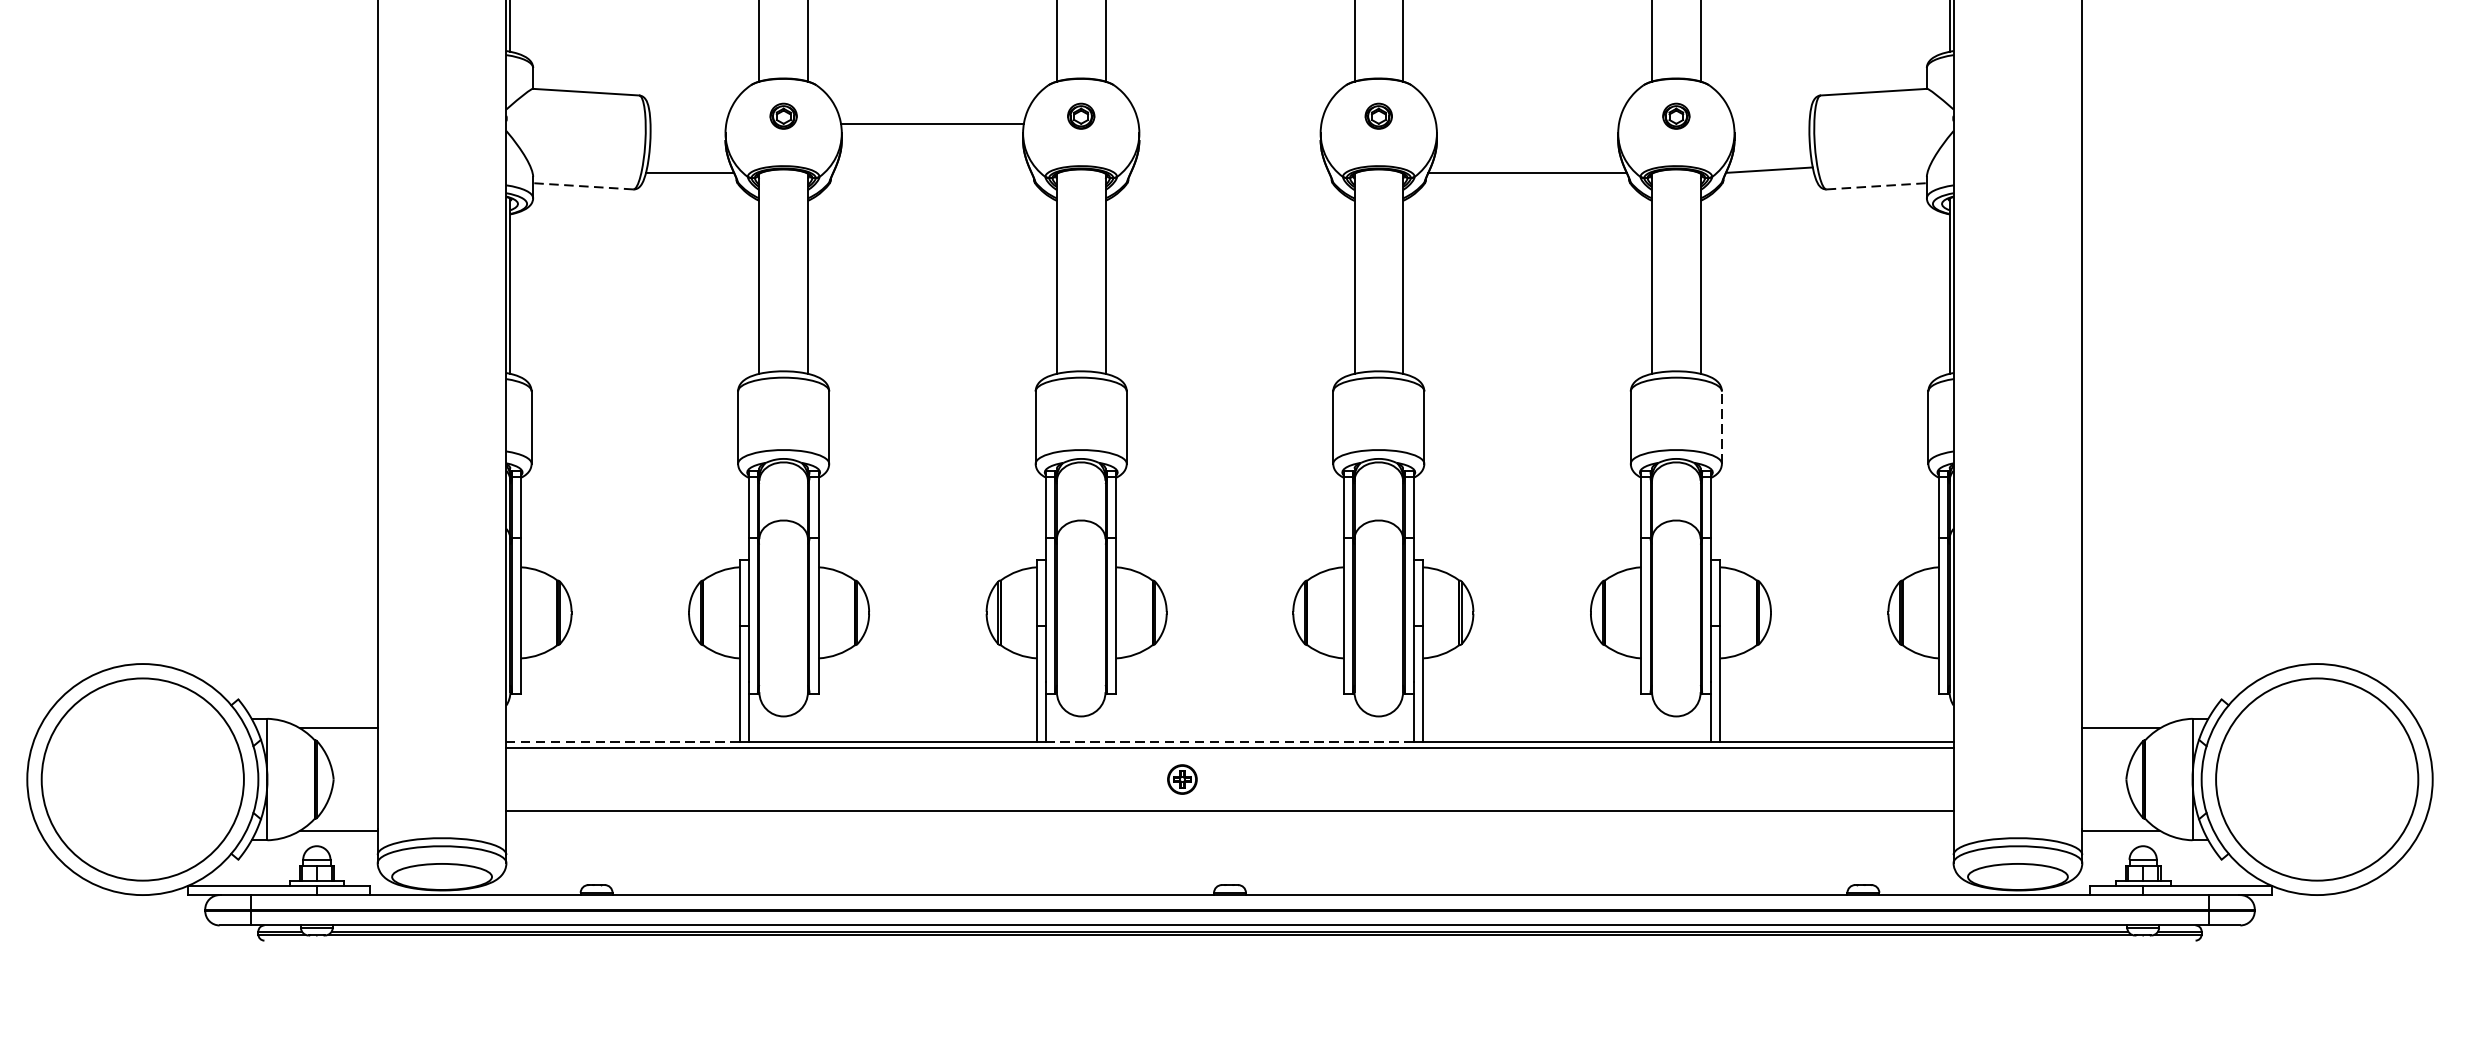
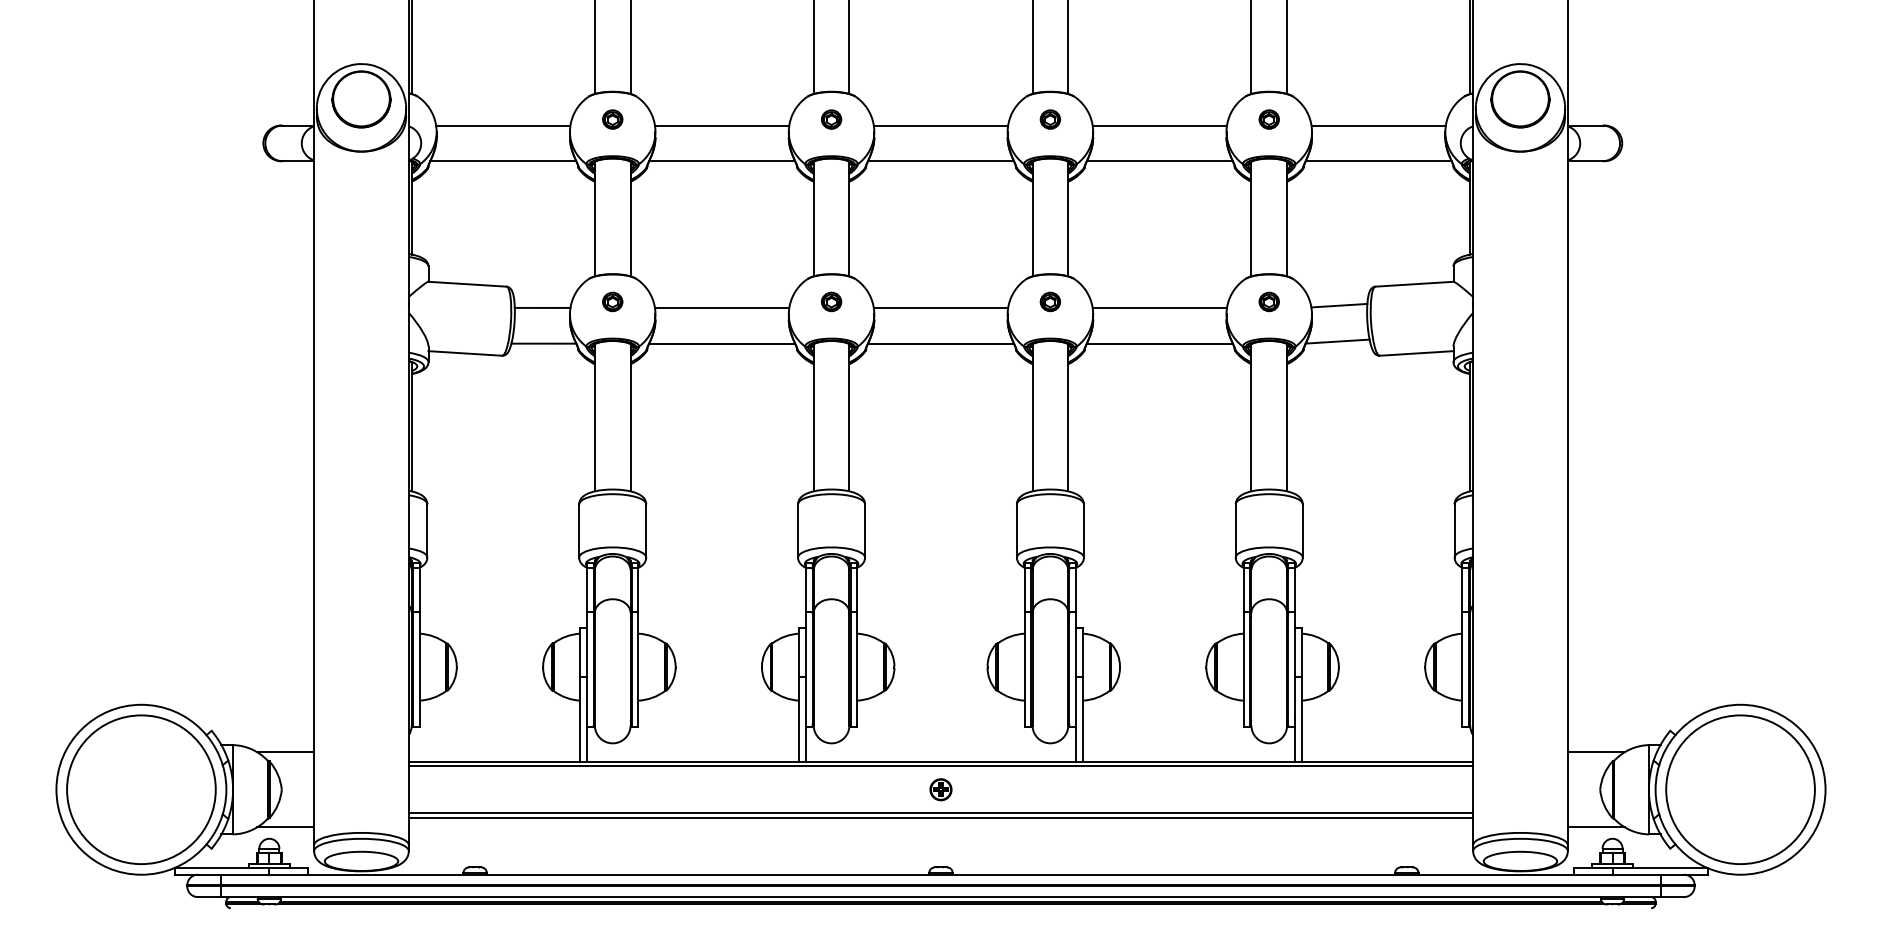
line: (1771, 121) -> (1339, 305), added
line: (688, 123) -> (542, 307), added
line: (1229, 123) -> (940, 307), added
line: (1527, 123) -> (1159, 307), added
line: (932, 172) -> (722, 343), added
line: (1229, 172) -> (940, 343), added
line: (583, 186) -> (465, 353), dashed -> solid
line: (1876, 186) -> (1416, 353), dashed -> solid
line: (1721, 427) -> (1302, 530), dashed -> solid
line: (622, 741) -> (494, 761), dashed -> solid
line: (1229, 741) -> (940, 761), dashed -> solid
part: (1181, 779) -> (940, 789), moved
line: (1229, 817) -> (940, 817), added

